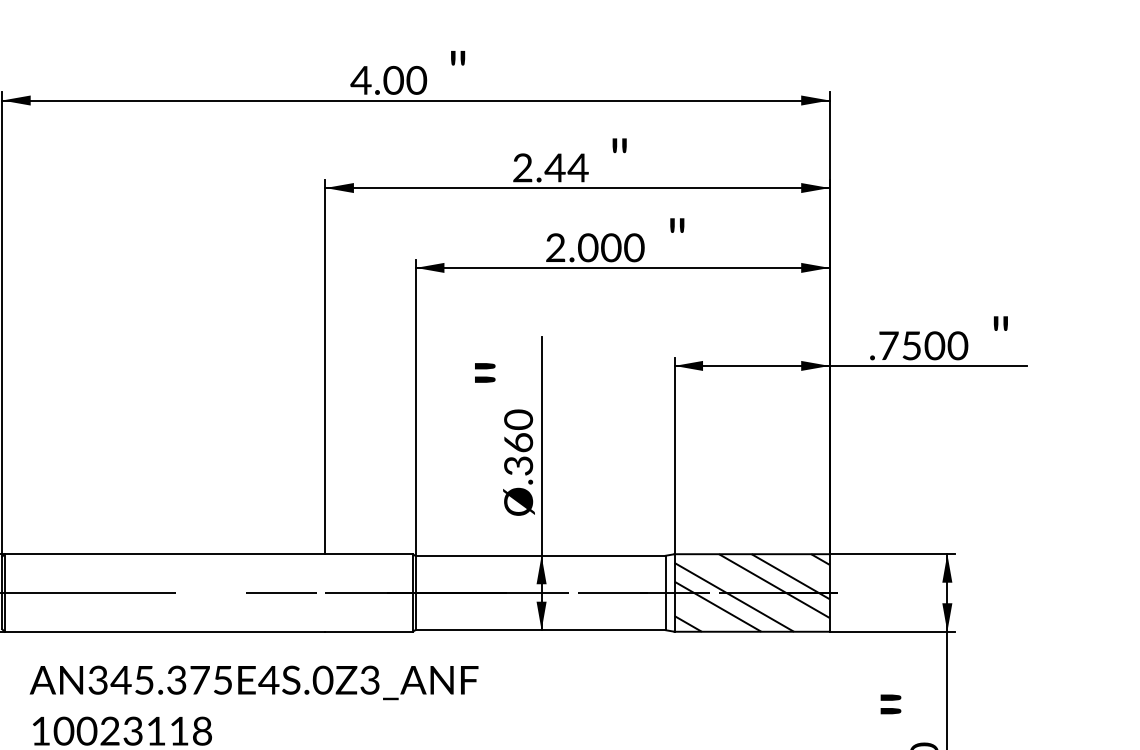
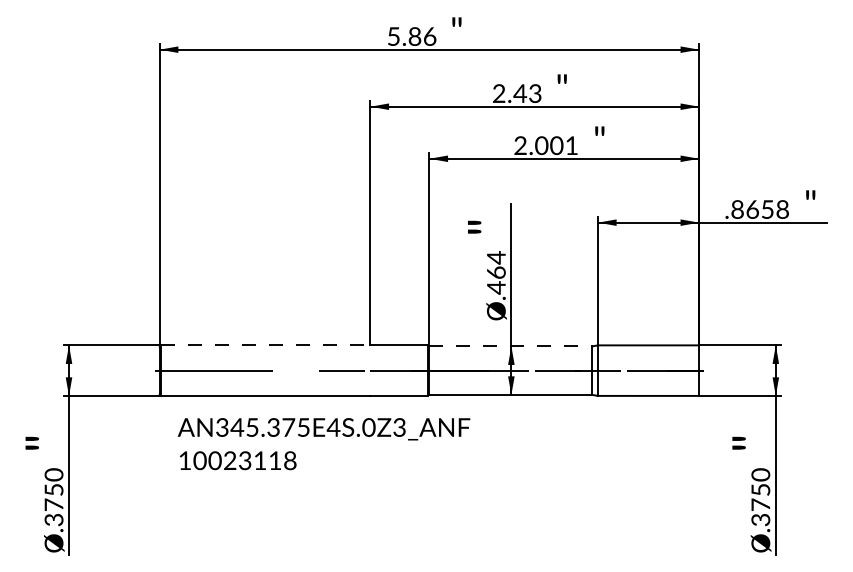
text: (388, 80) -> (411, 36), 4.00 -> 5.86
text: (578, 167) -> (535, 93), 2.44 -> 2.43
text: (633, 247) -> (571, 145), 2.000 -> 2.001
text: (923, 345) -> (760, 209), .7500 -> .8658
text: (518, 442) -> (496, 272), .360 -> .464
line: (164, 554) -> (265, 345), solid -> dashed
line: (541, 555) -> (511, 346), solid -> dashed
hatch: (751, 592) -> (648, 370), removed

